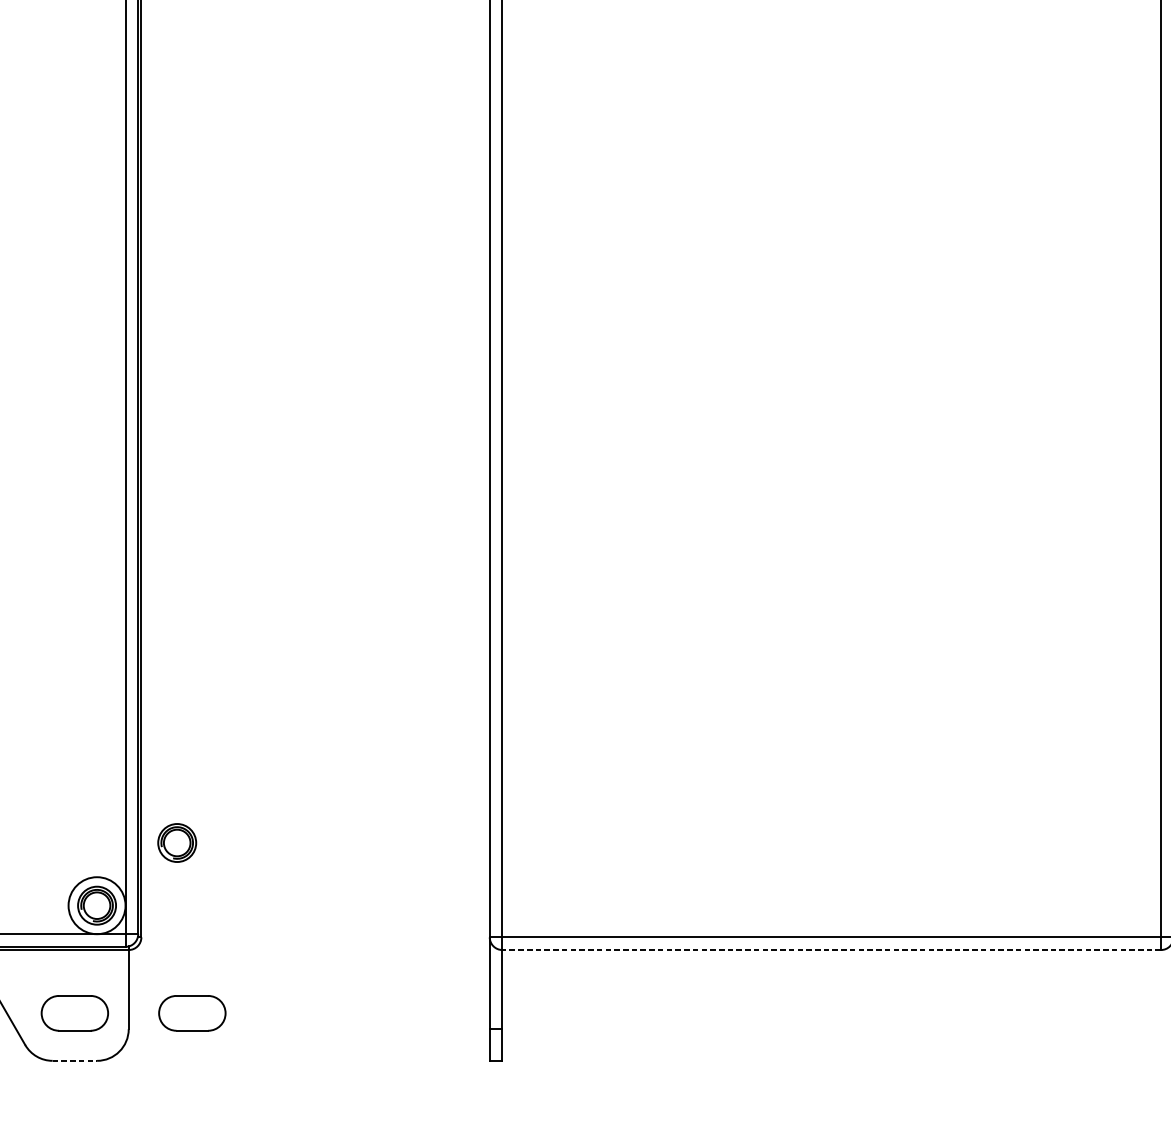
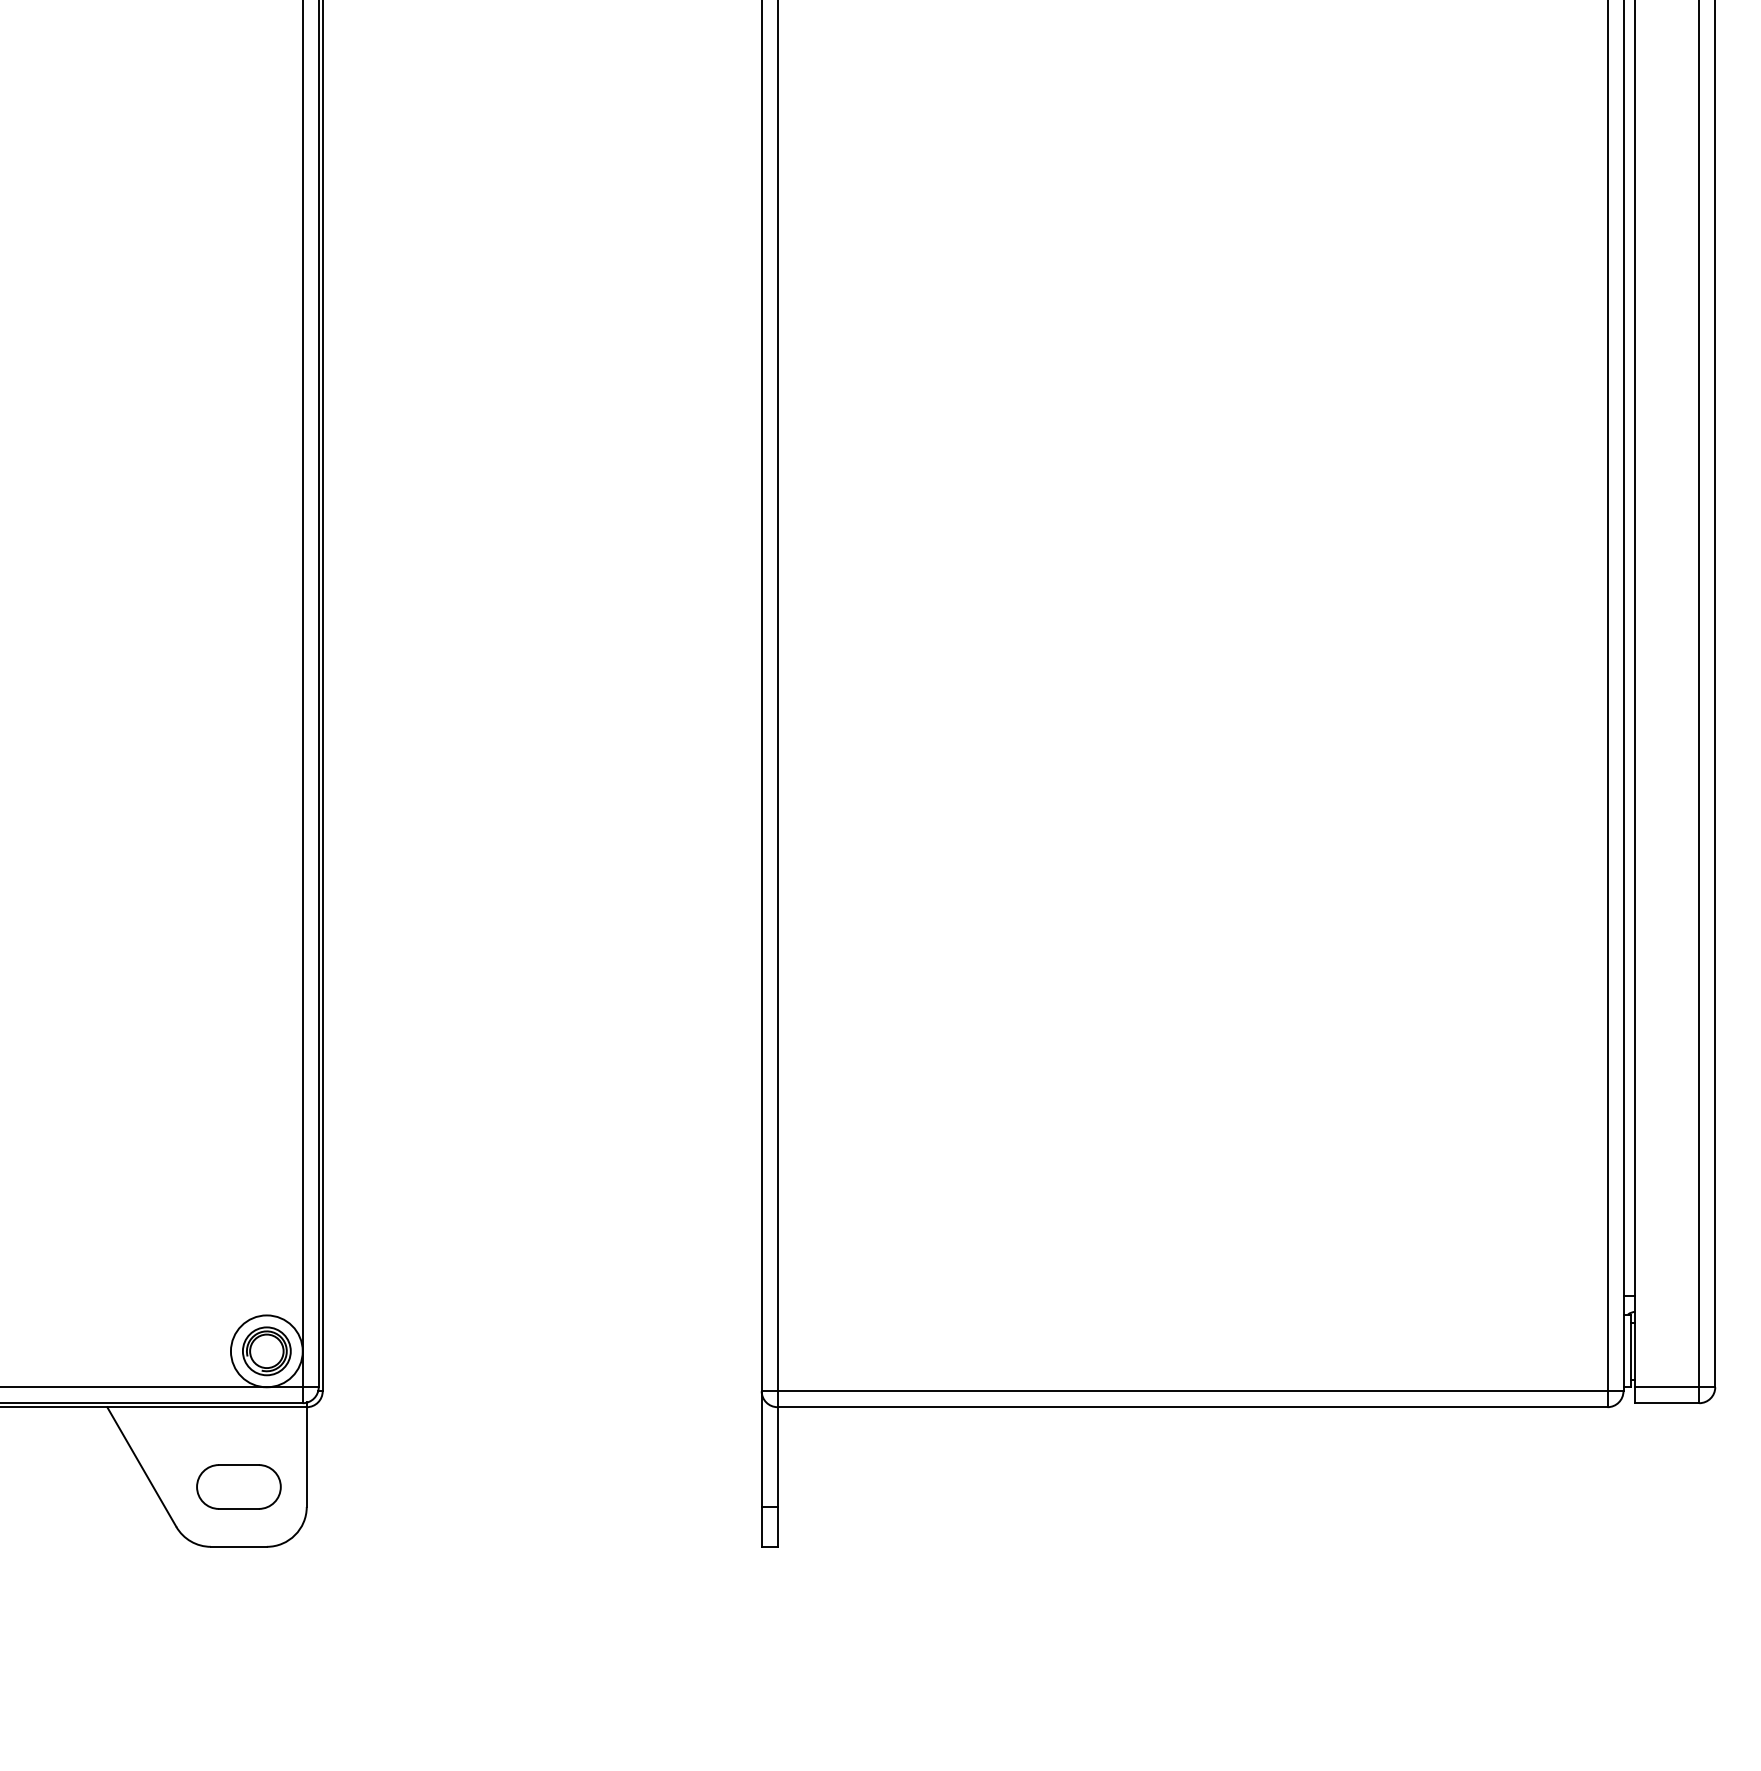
part: (176, 843) -> (367, 1272), removed
line: (831, 950) -> (1192, 1407), dashed -> solid
part: (192, 1012) -> (386, 1486), removed
line: (74, 1060) -> (238, 1546), dashed -> solid

